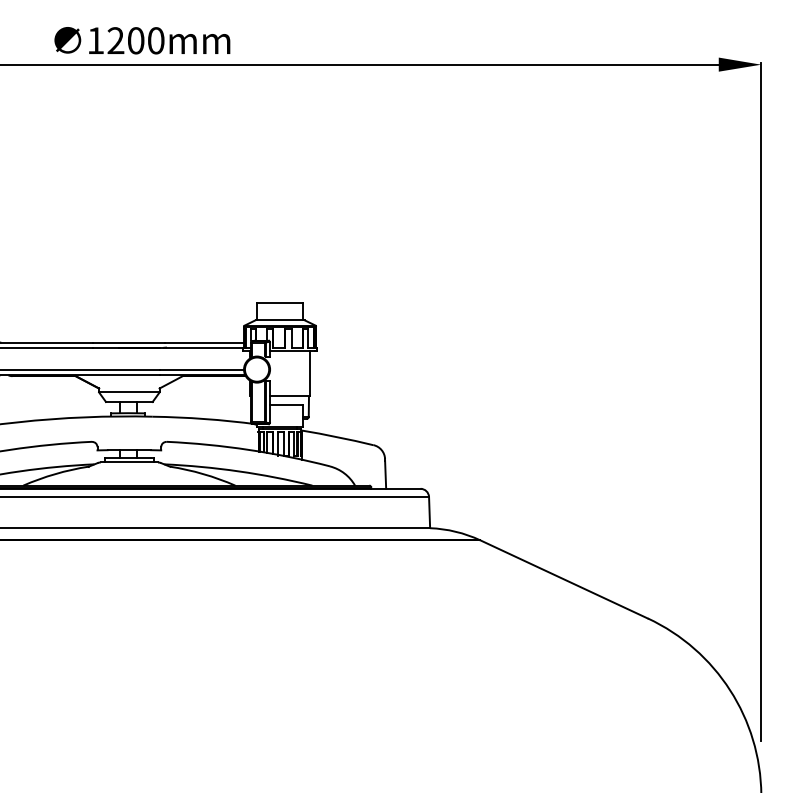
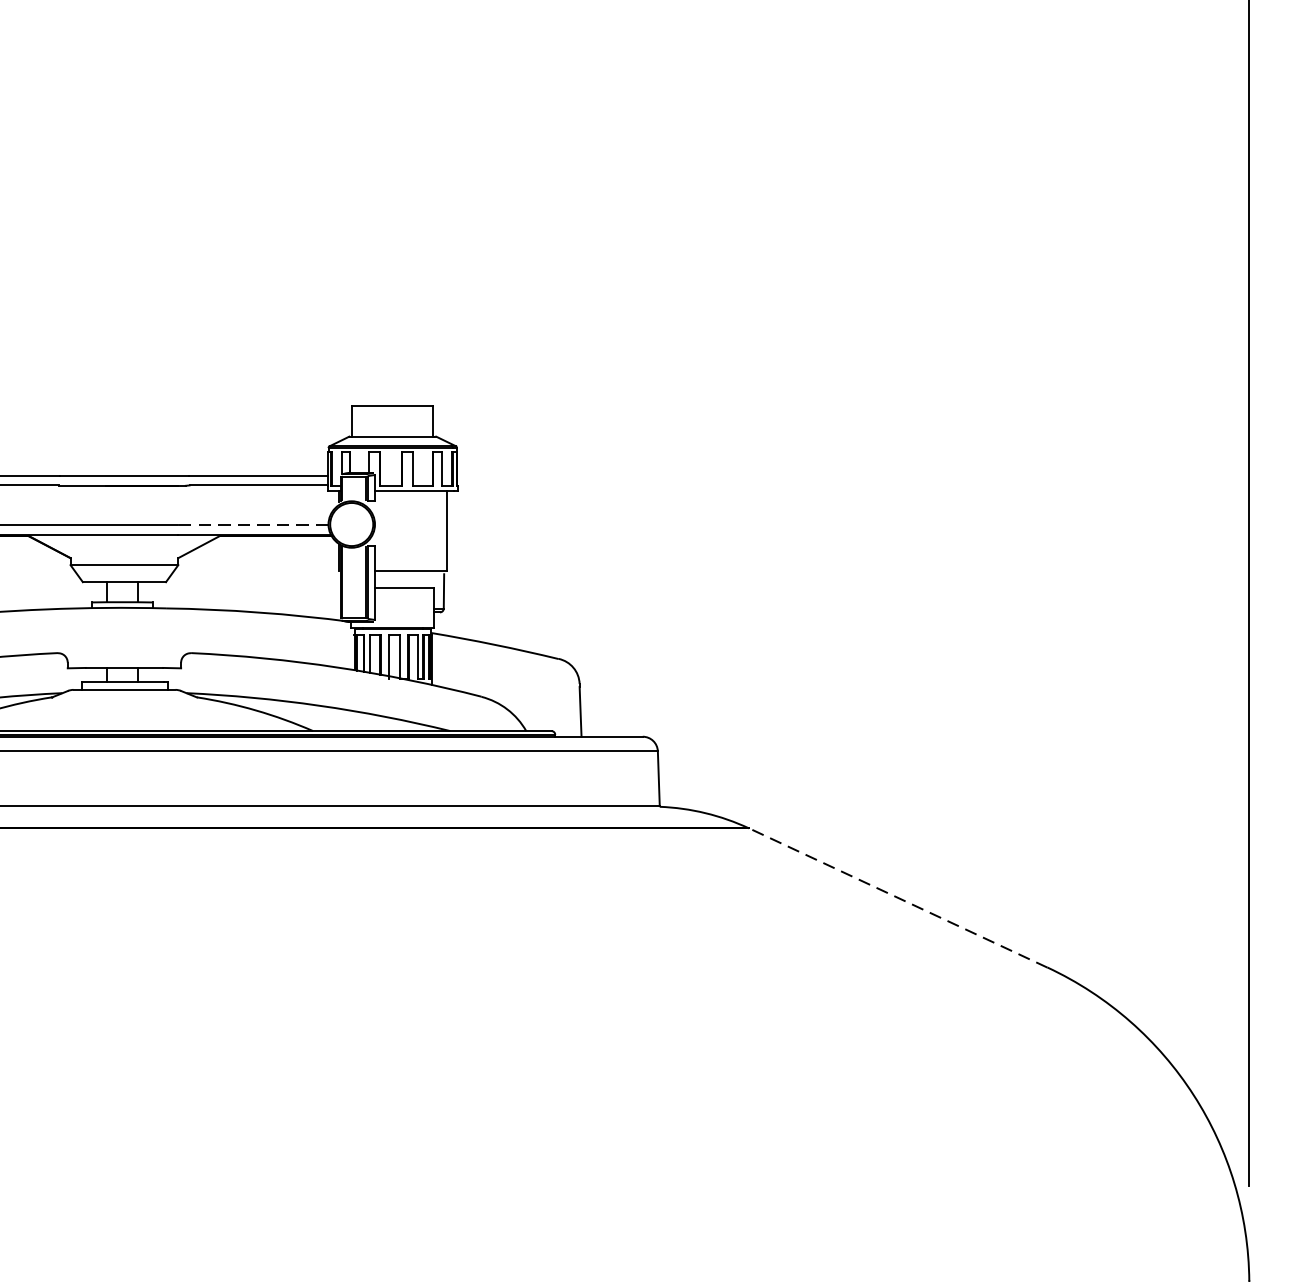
line: (201, 369) -> (252, 524), solid -> dashed
line: (563, 579) -> (897, 898), solid -> dashed

